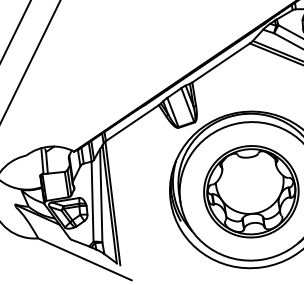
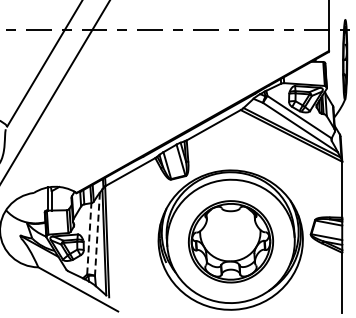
line: (101, 196) -> (97, 234), solid -> dashed
line: (92, 201) -> (89, 238), solid -> dashed

